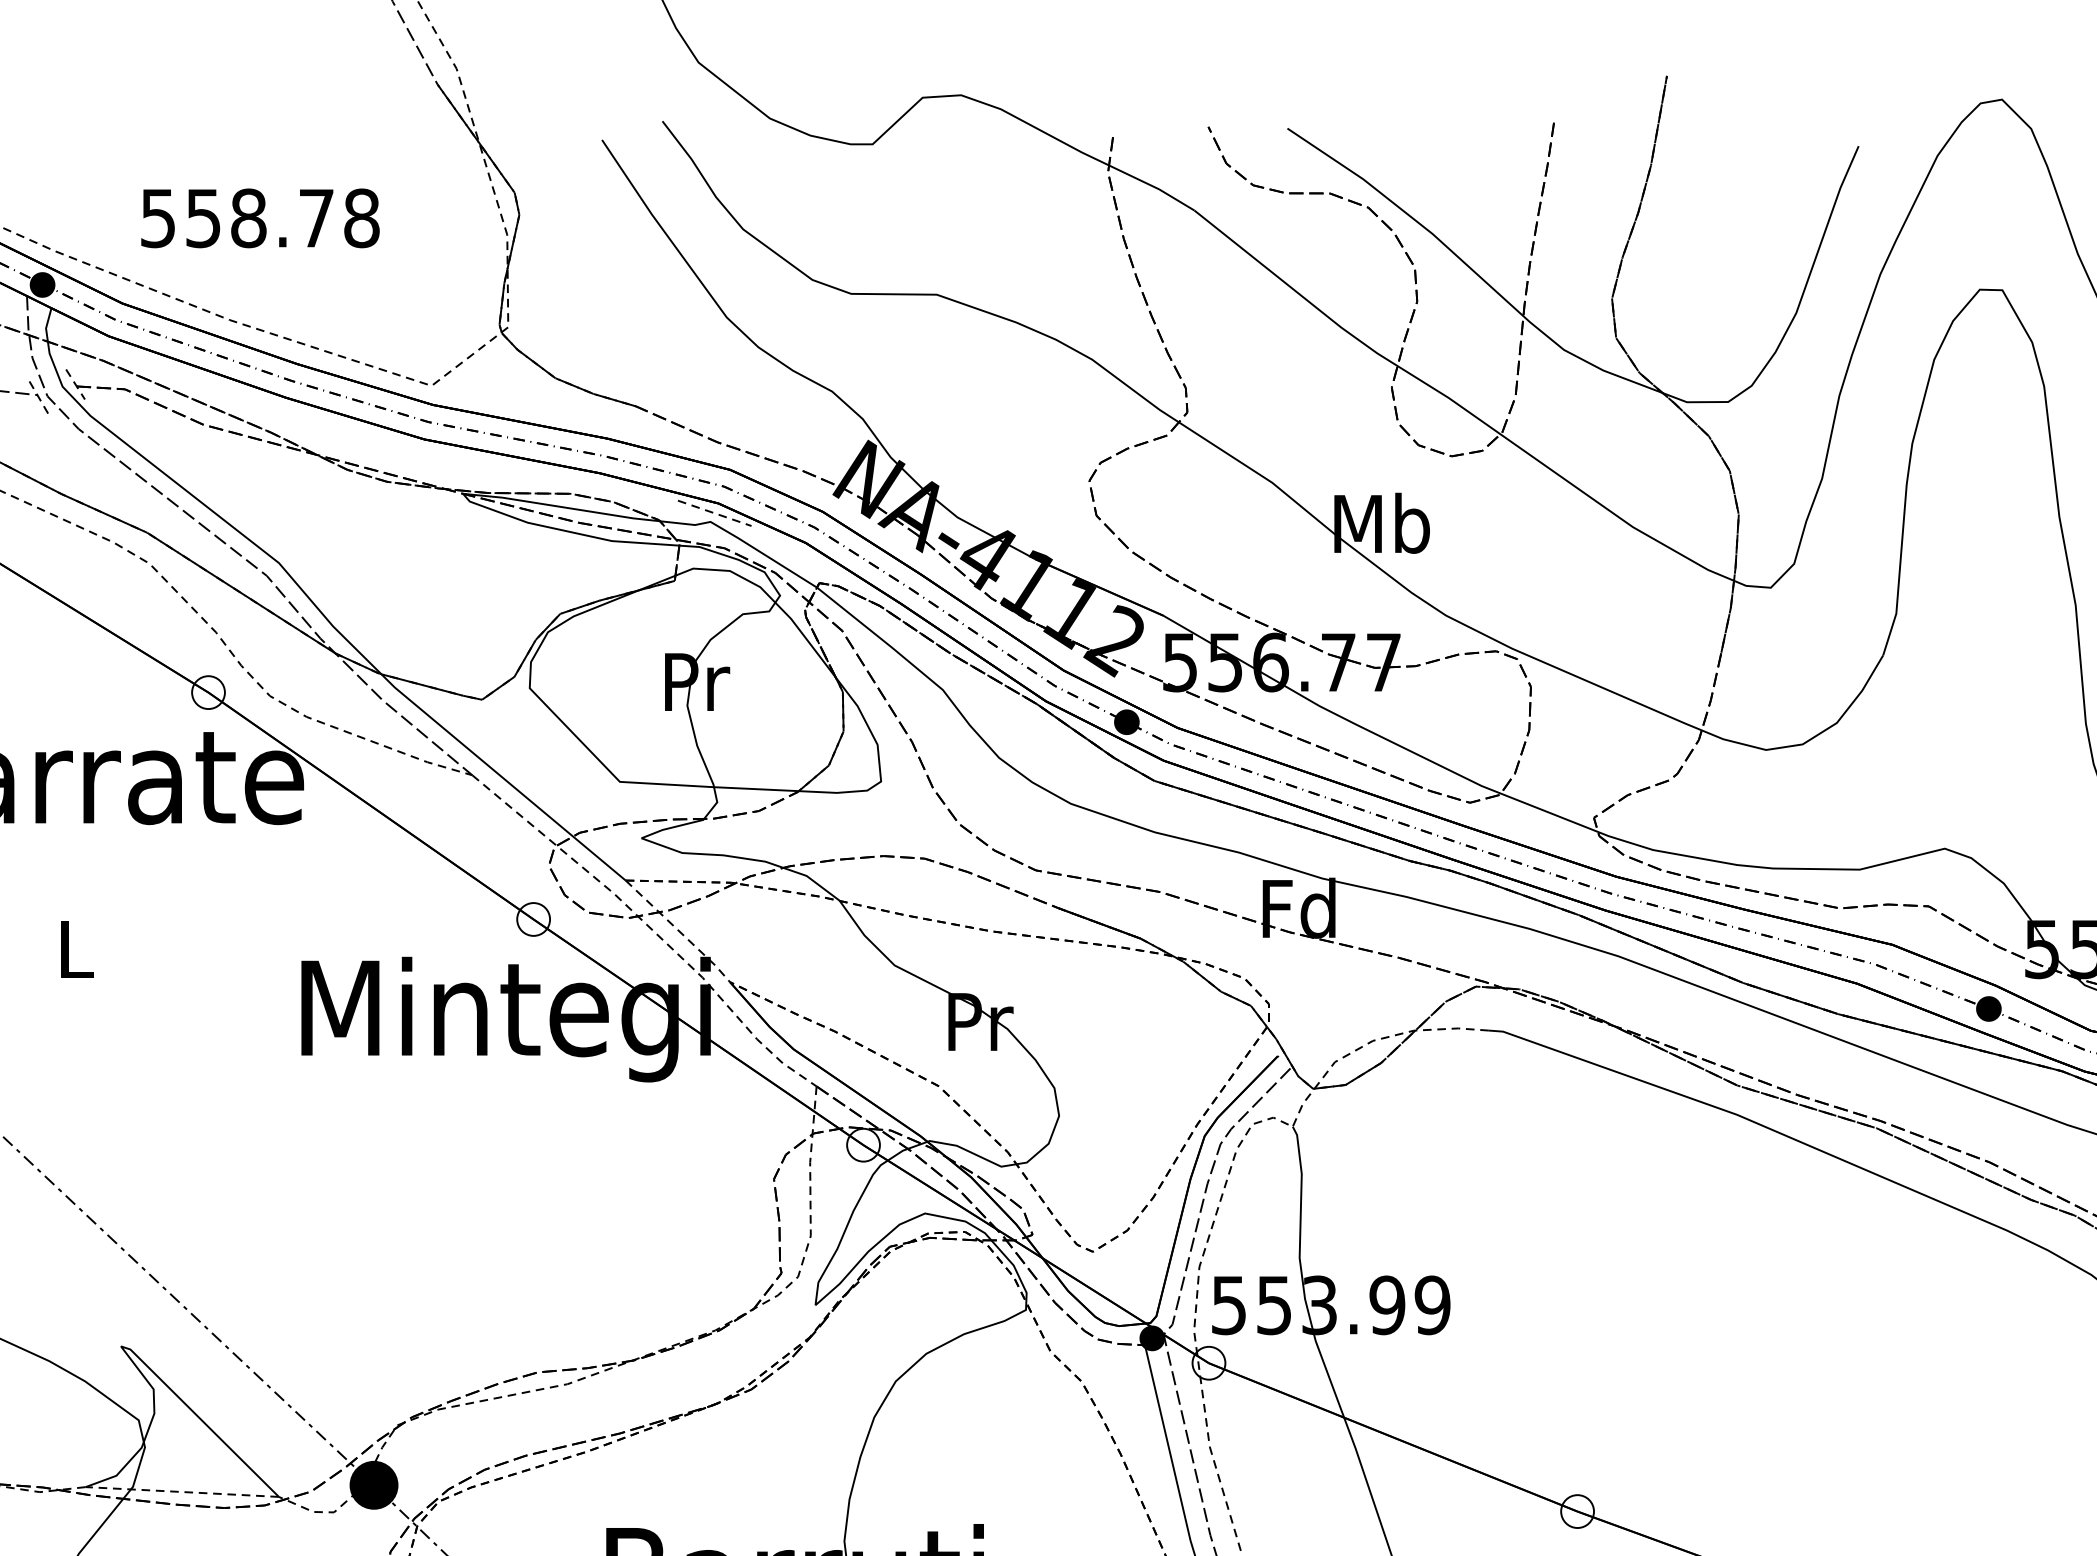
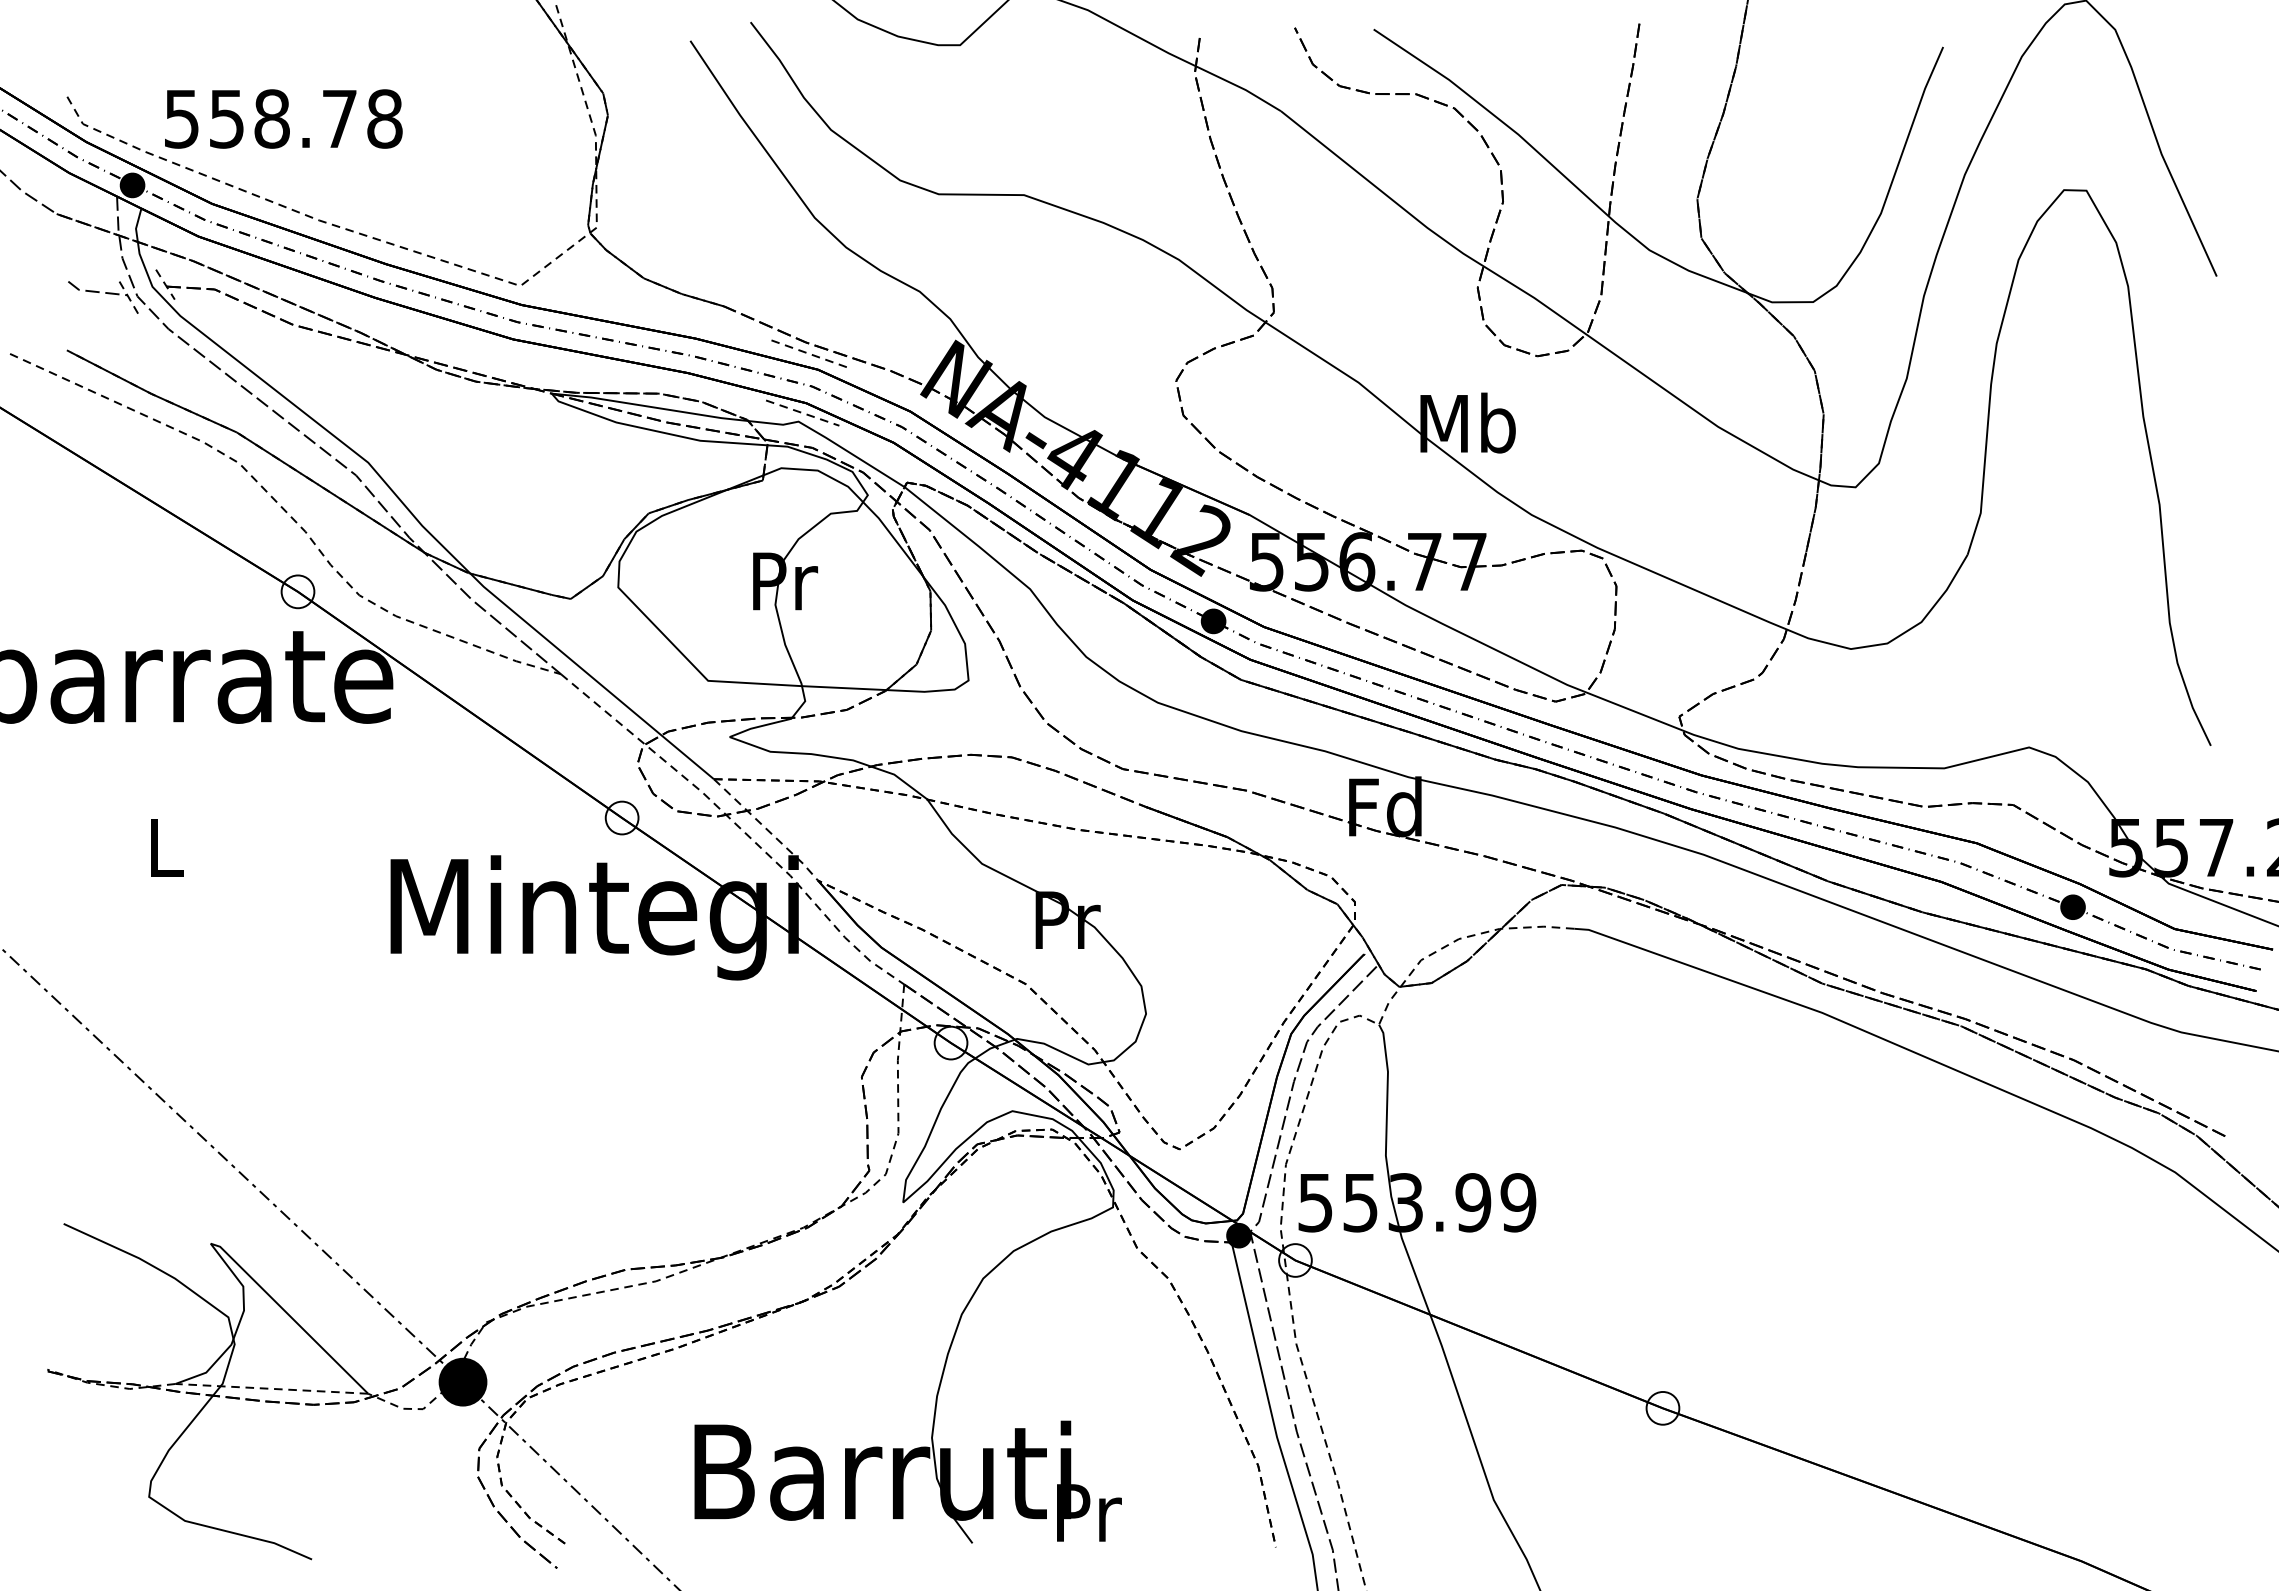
text: (260, 217) -> (283, 118), moved
line: (718, 453) -> (806, 353), added

